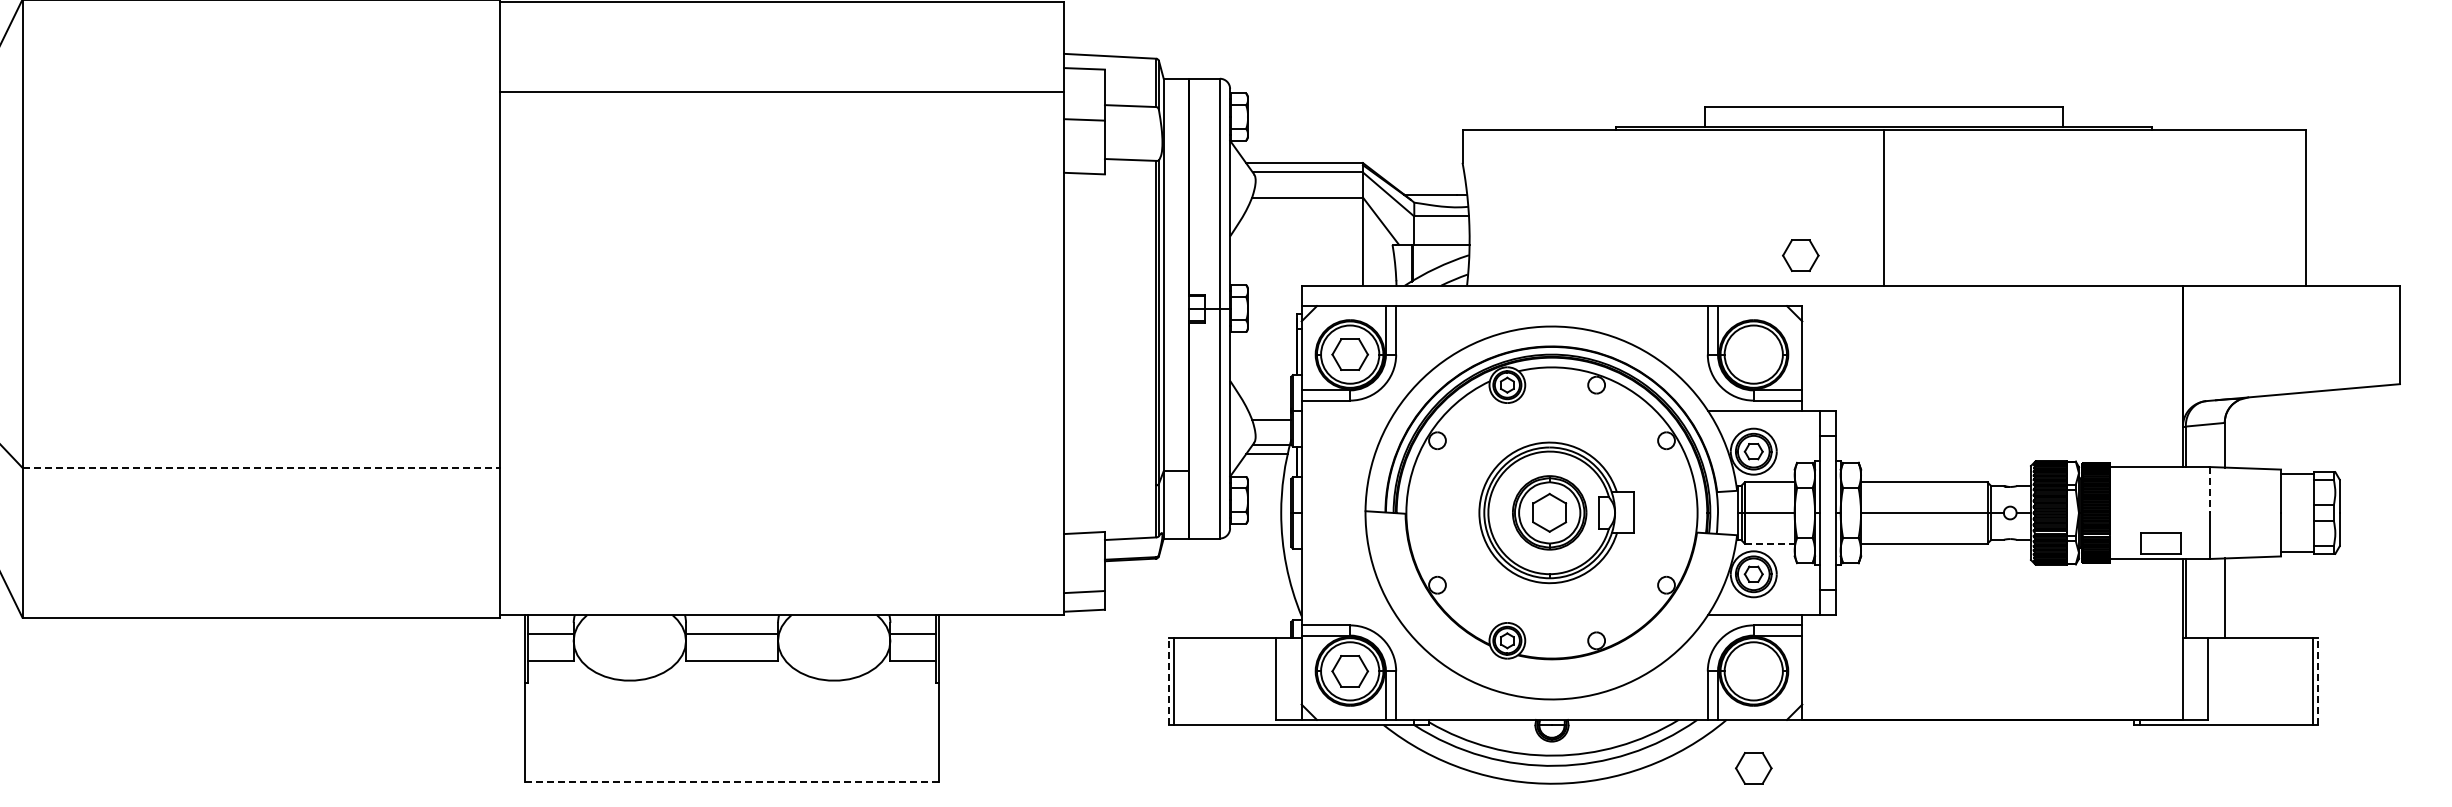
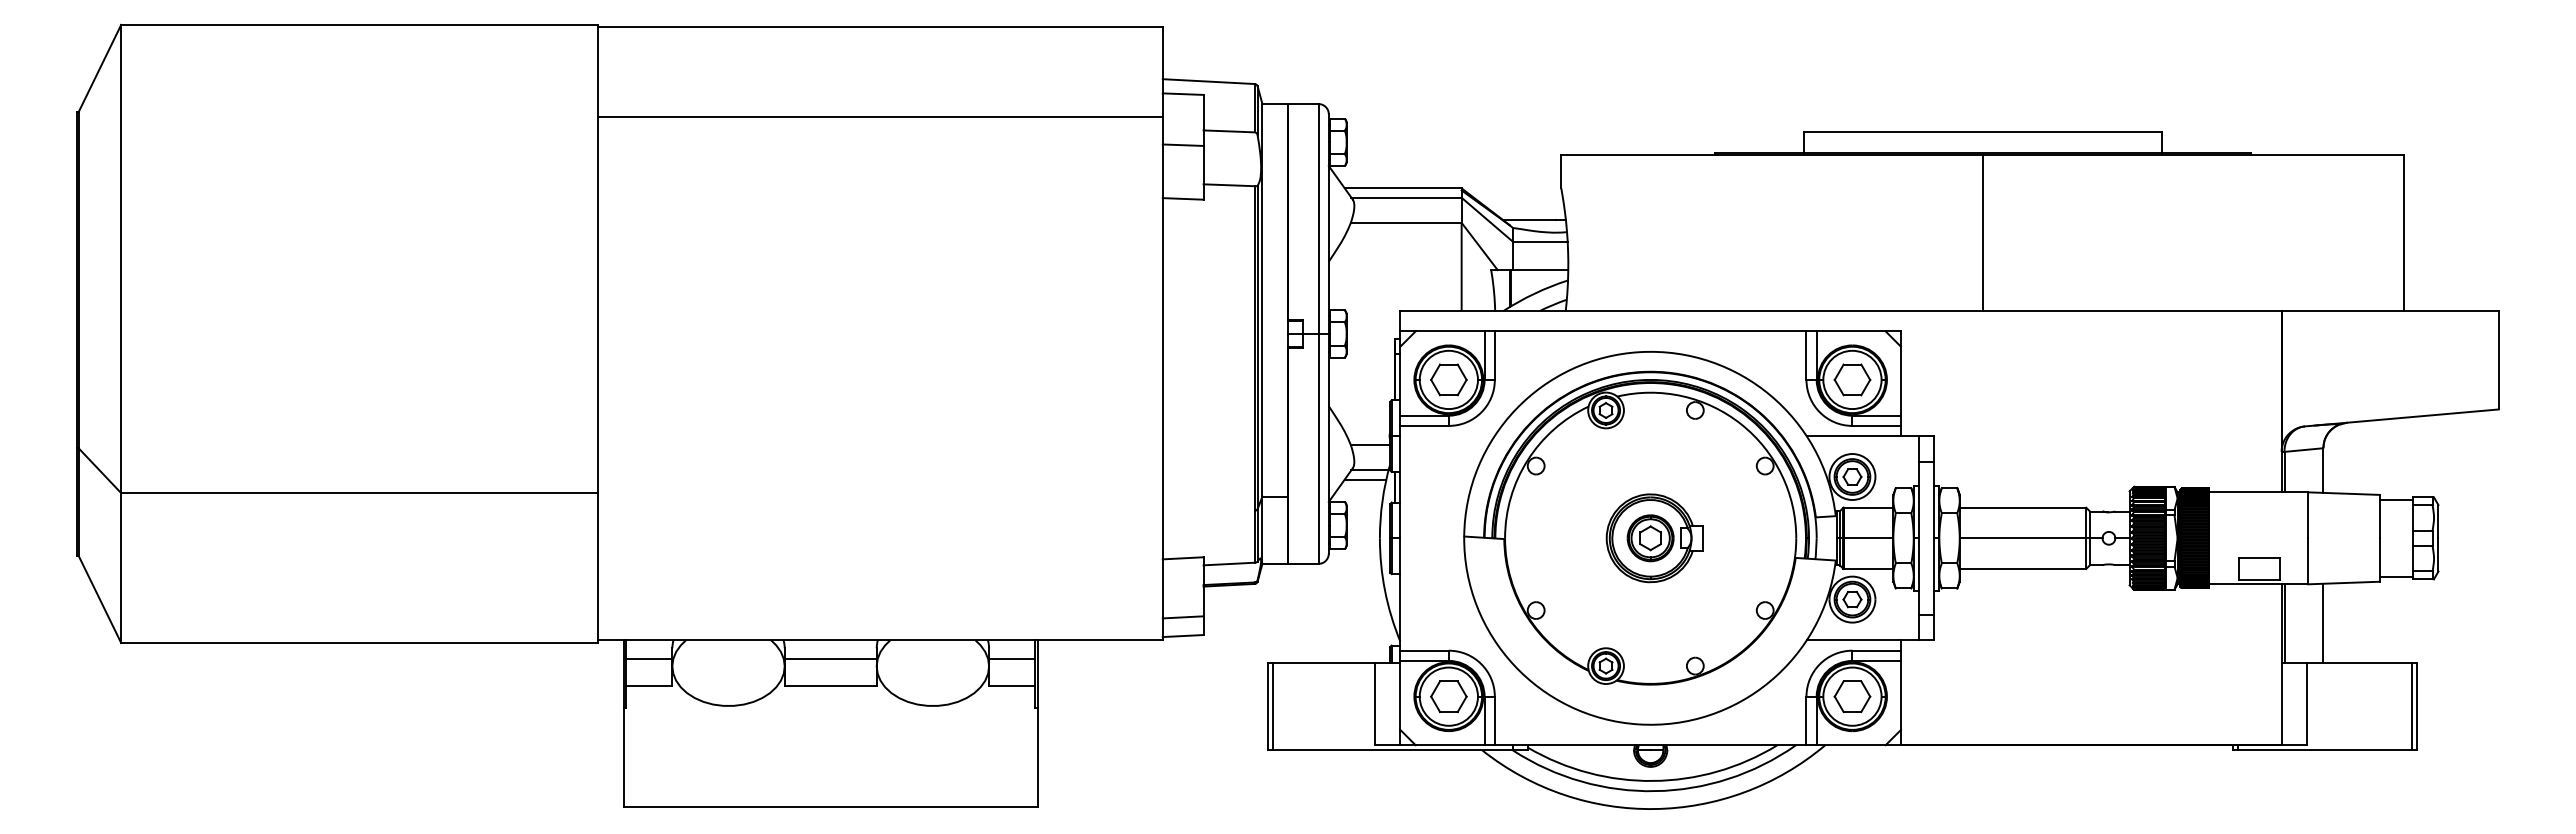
part: (1800, 255) -> (1852, 379), moved
line: (260, 468) -> (359, 493), dashed -> solid
line: (2209, 490) -> (2308, 515), dashed -> solid
part: (1555, 513) -> (1654, 538), size x0.62
line: (1769, 543) -> (1868, 568), dashed -> solid
line: (1168, 681) -> (1267, 706), dashed -> solid
line: (2318, 681) -> (2417, 706), dashed -> solid
part: (1753, 768) -> (1852, 696), moved
line: (731, 782) -> (830, 807), dashed -> solid

